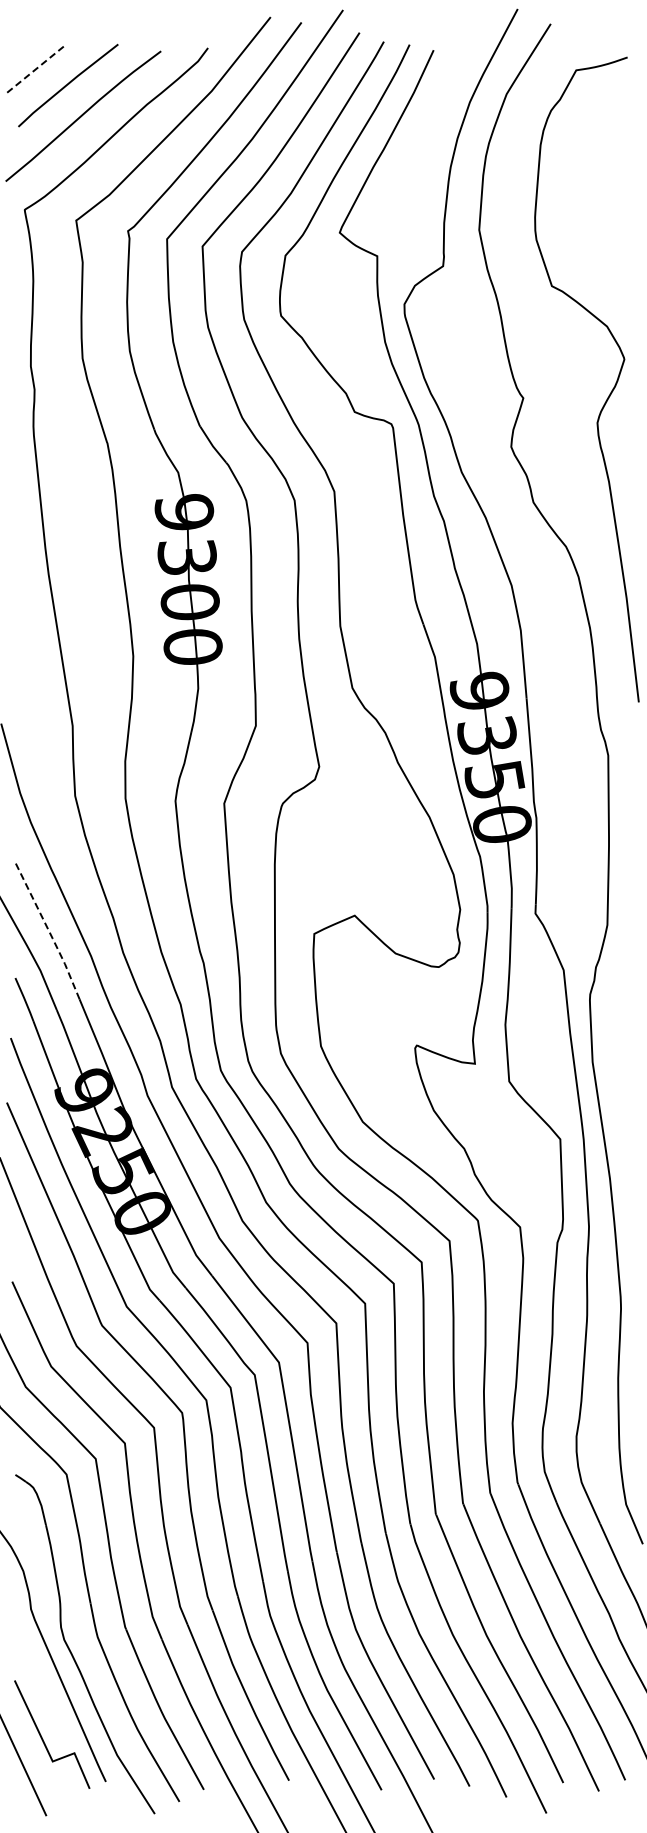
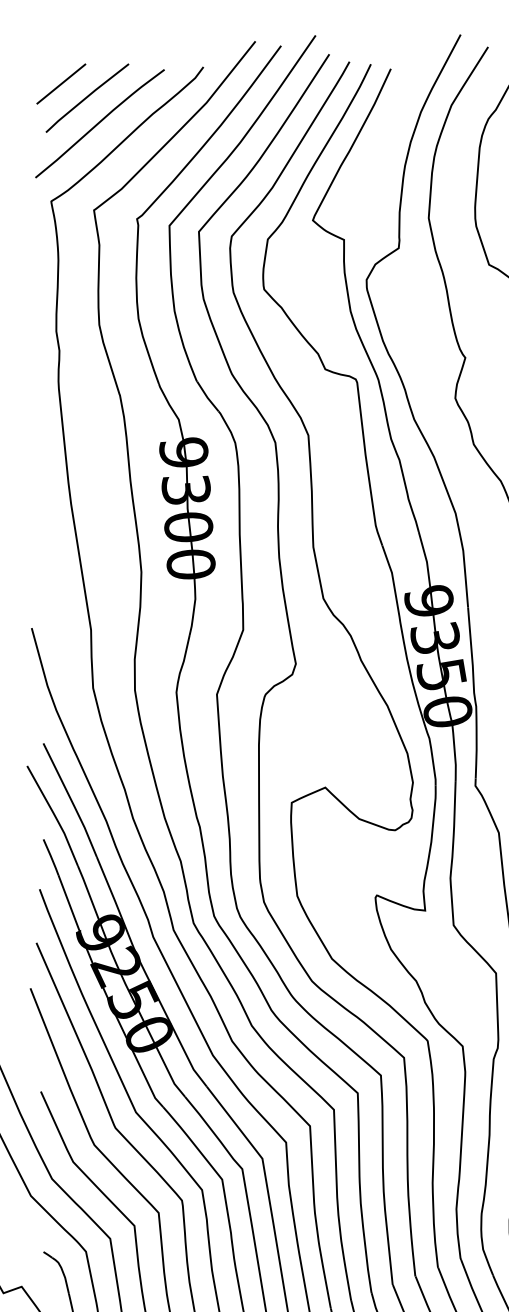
line: (37, 68) -> (61, 84), dashed -> solid
line: (48, 930) -> (71, 799), dashed -> solid

